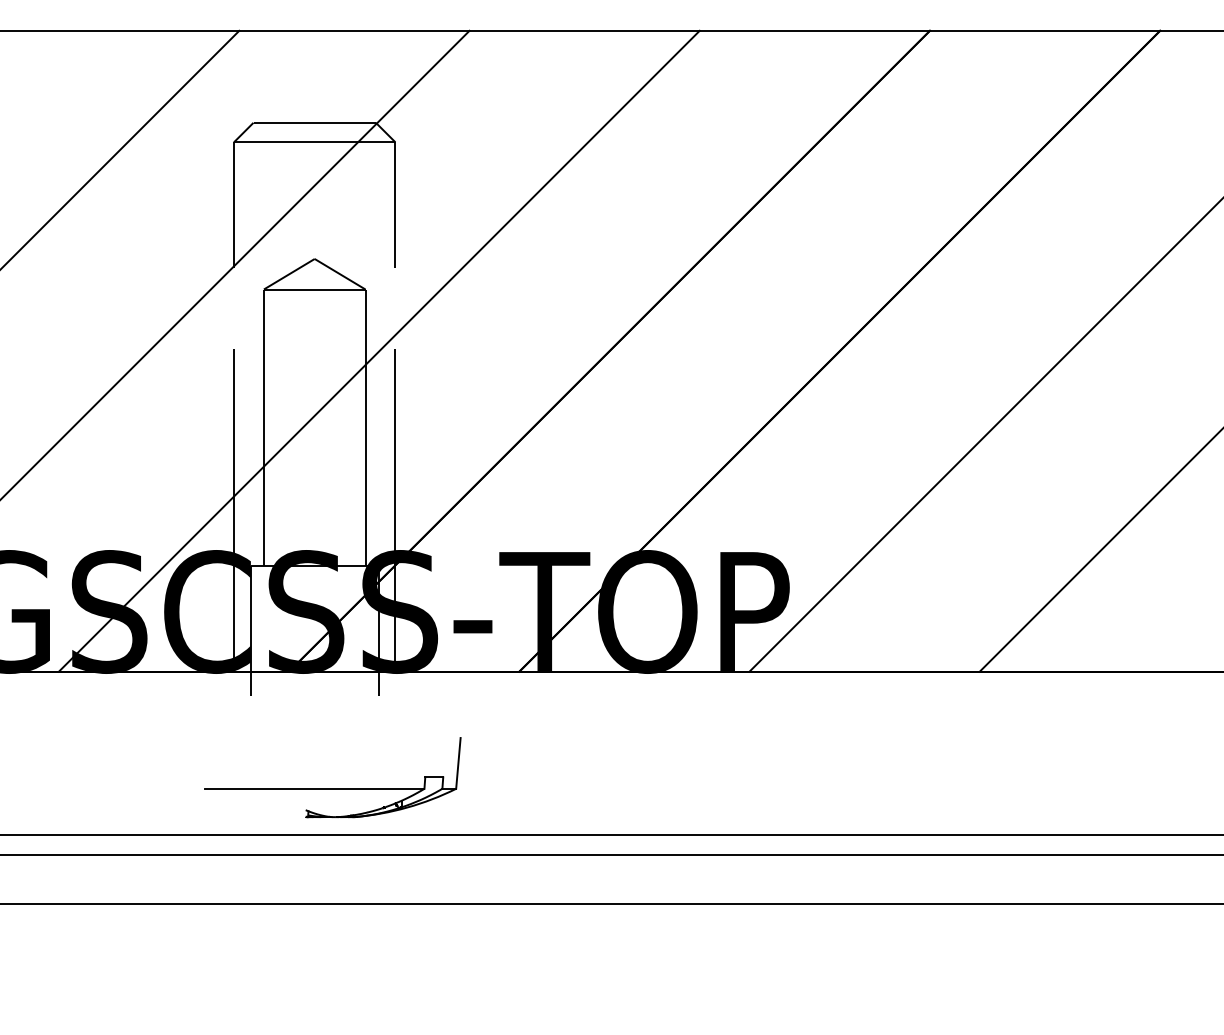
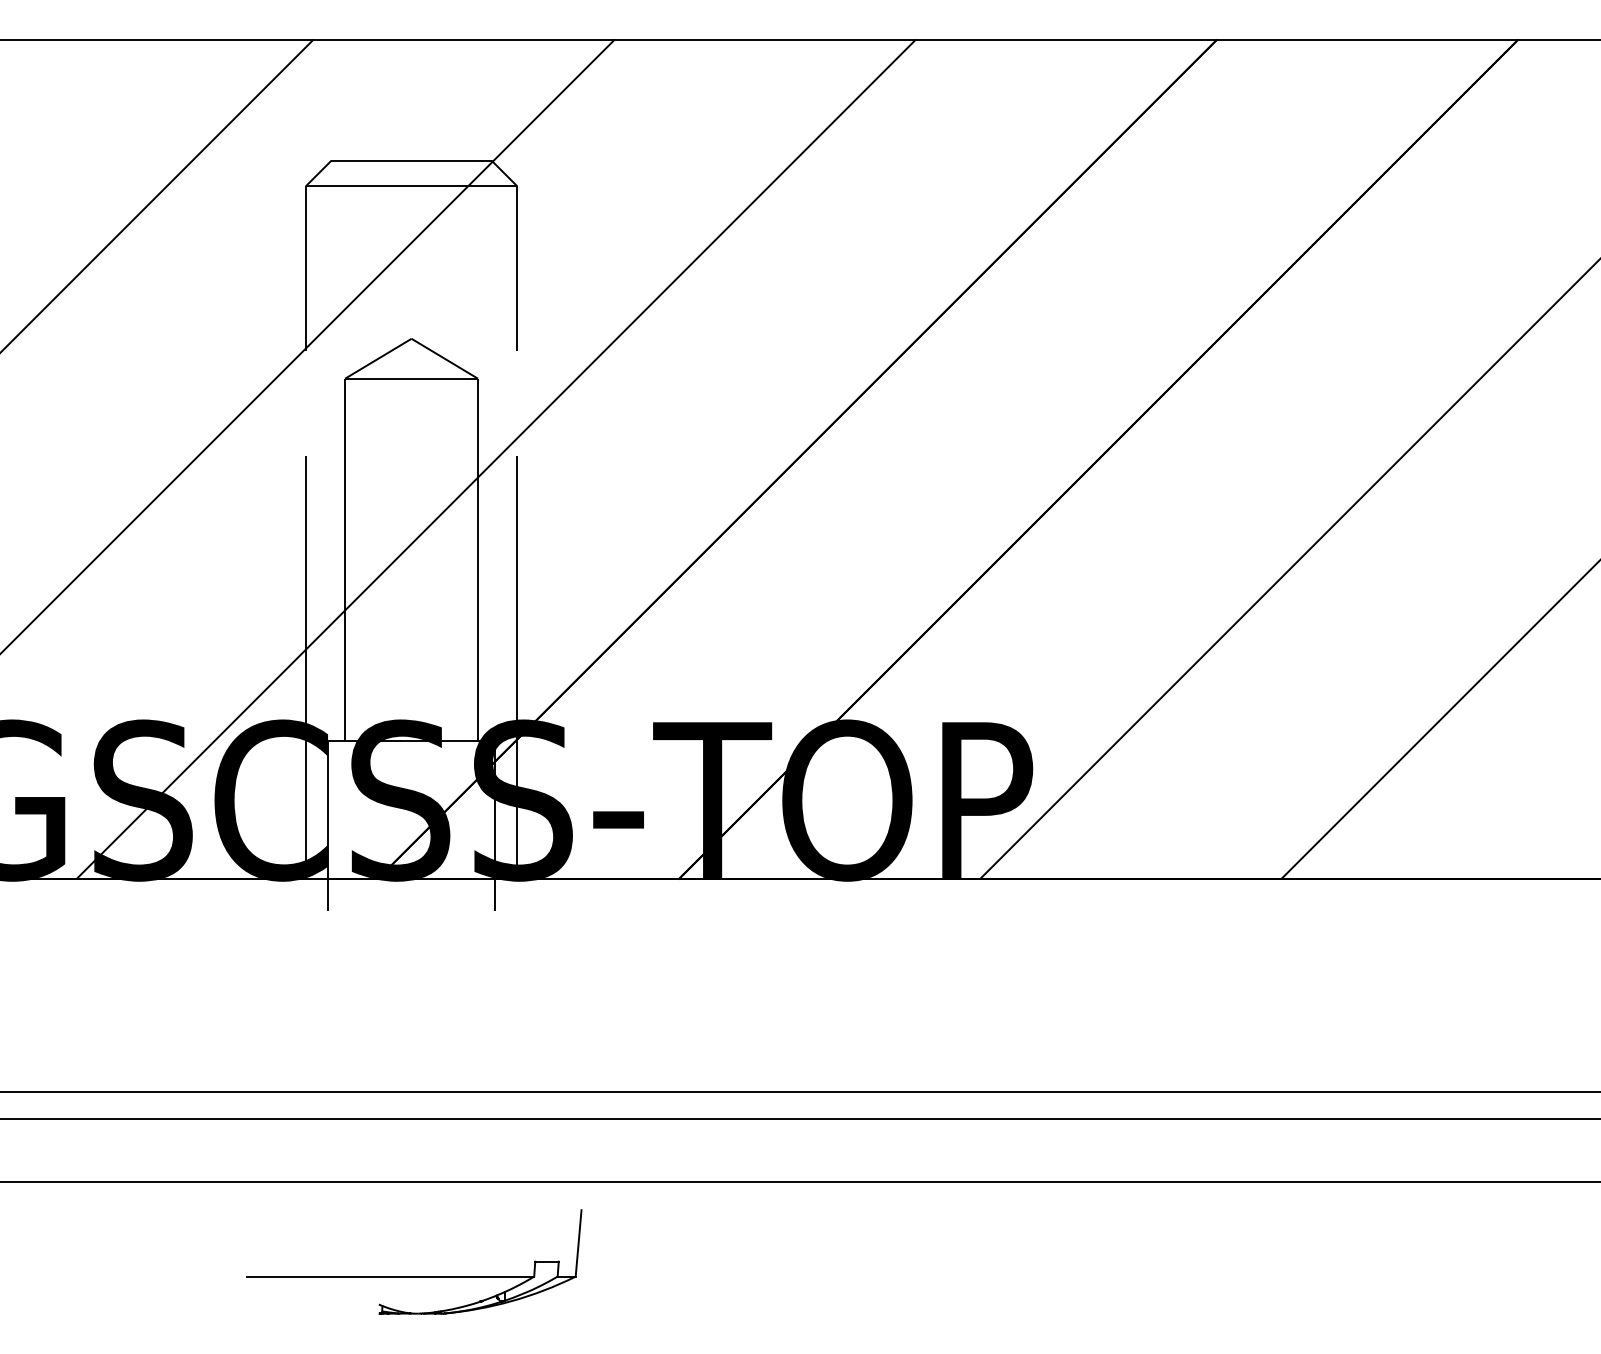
part: (332, 788) -> (413, 1276), moved

